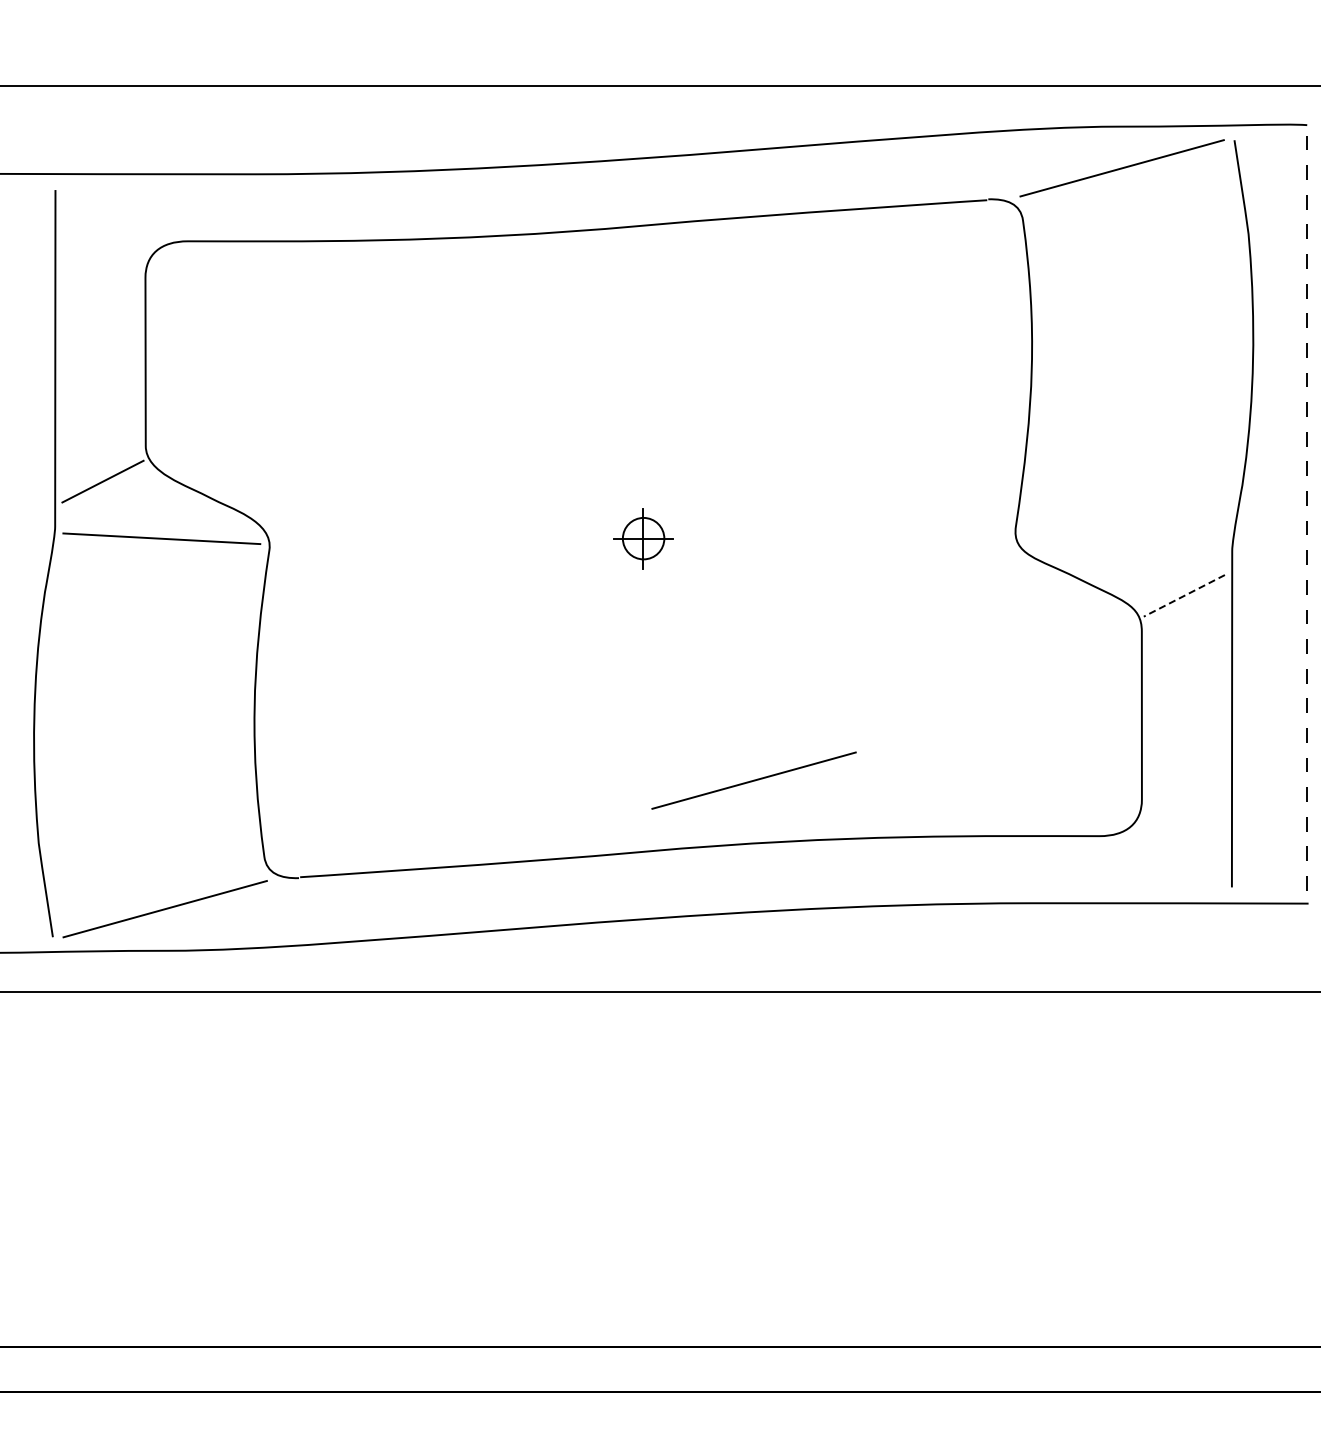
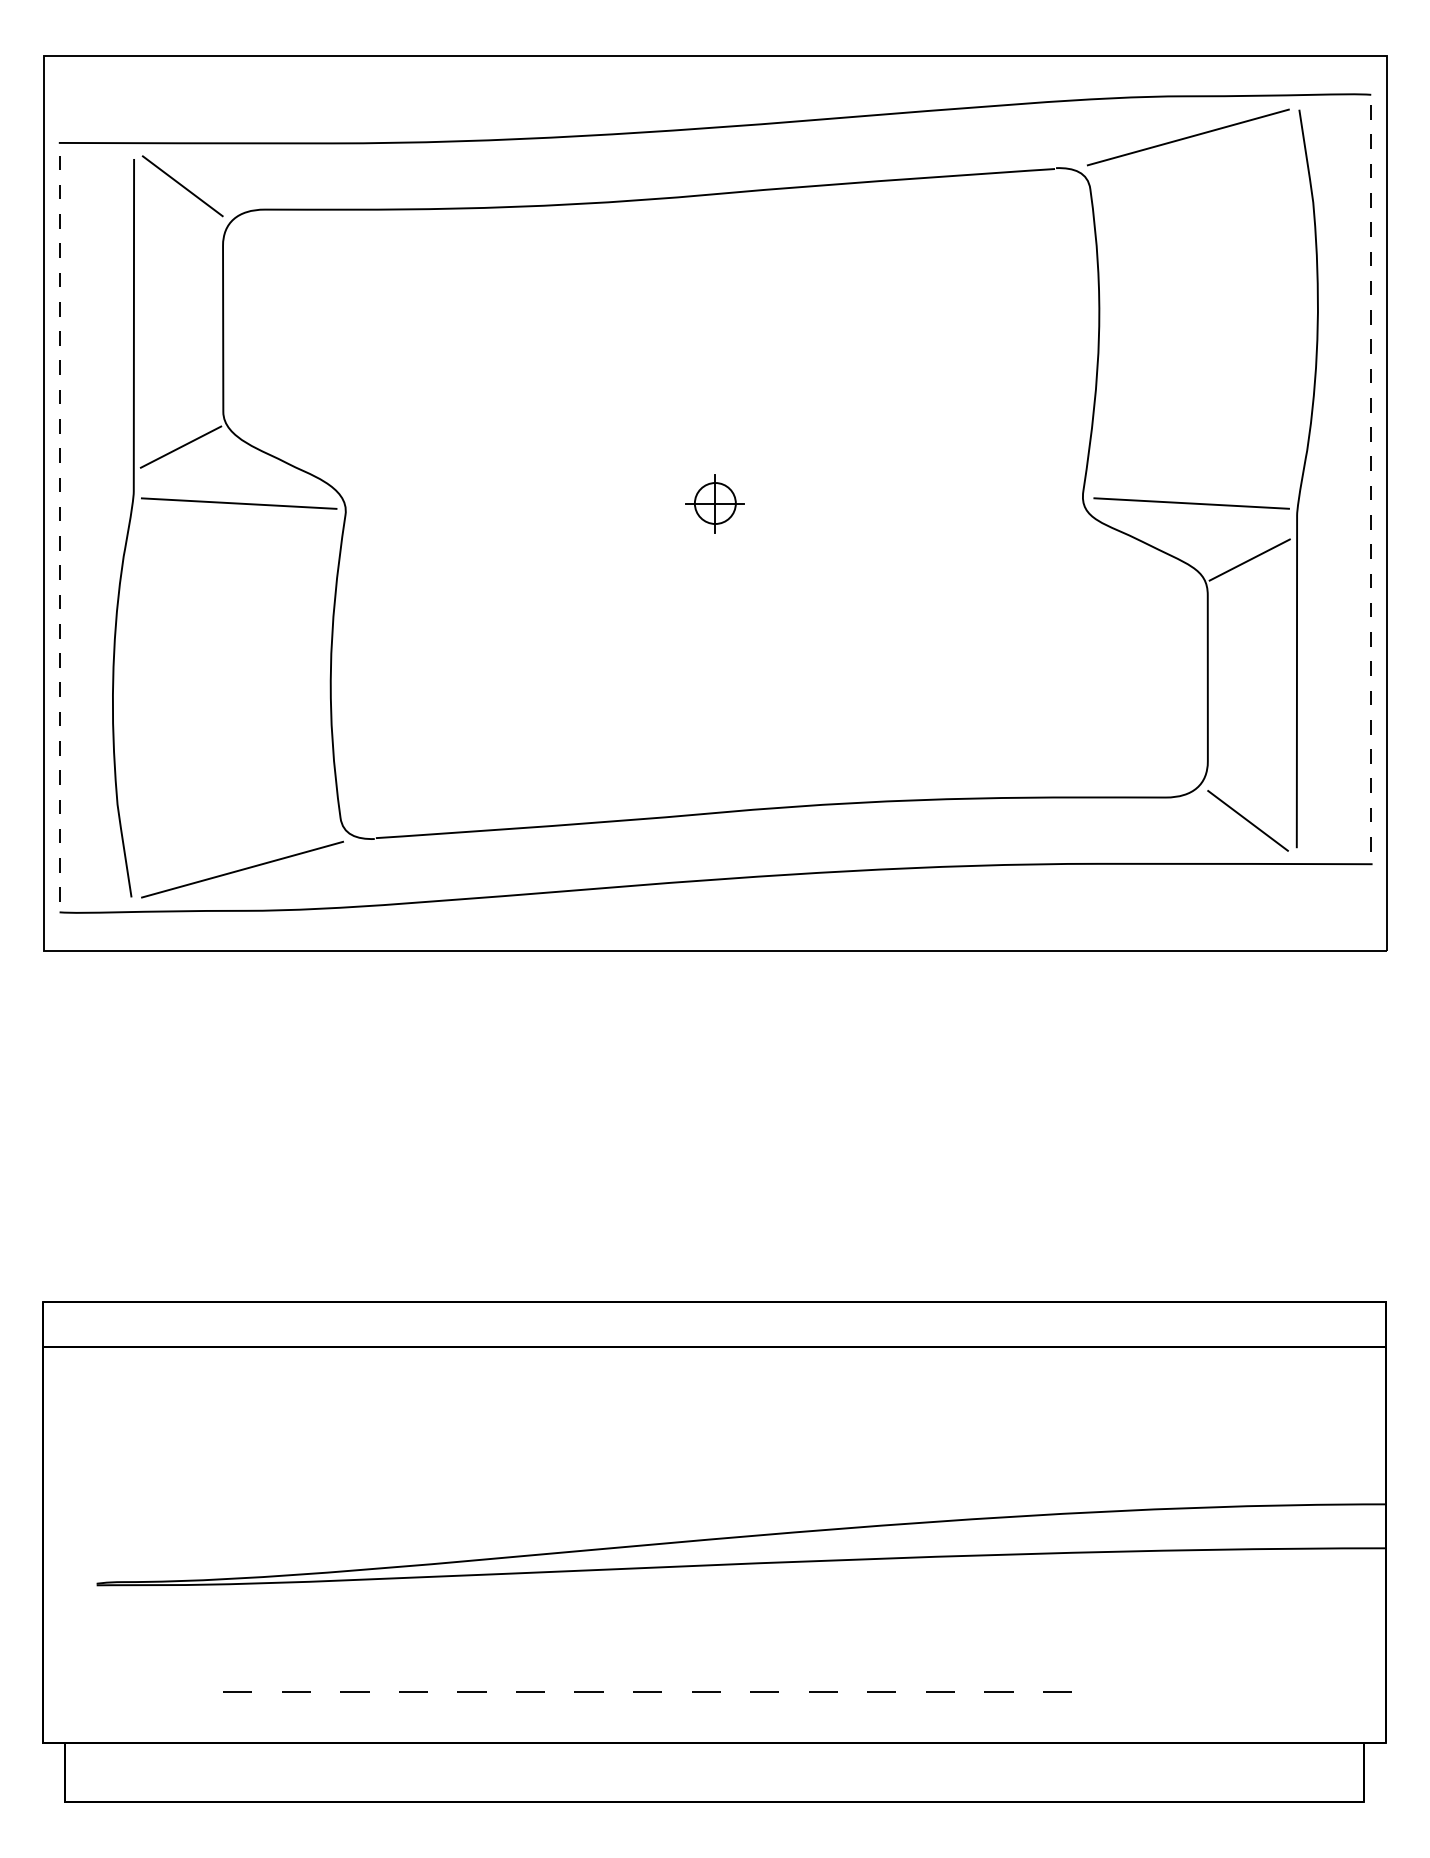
line: (104, 217) -> (182, 186), added
line: (1125, 538) -> (1191, 503), added
line: (1184, 596) -> (1249, 560), dashed -> solid
line: (754, 780) -> (824, 742), removed
line: (1182, 859) -> (1247, 820), added

